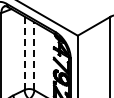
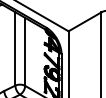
line: (24, 53) -> (15, 49), dashed -> solid
line: (34, 56) -> (25, 52), dashed -> solid

